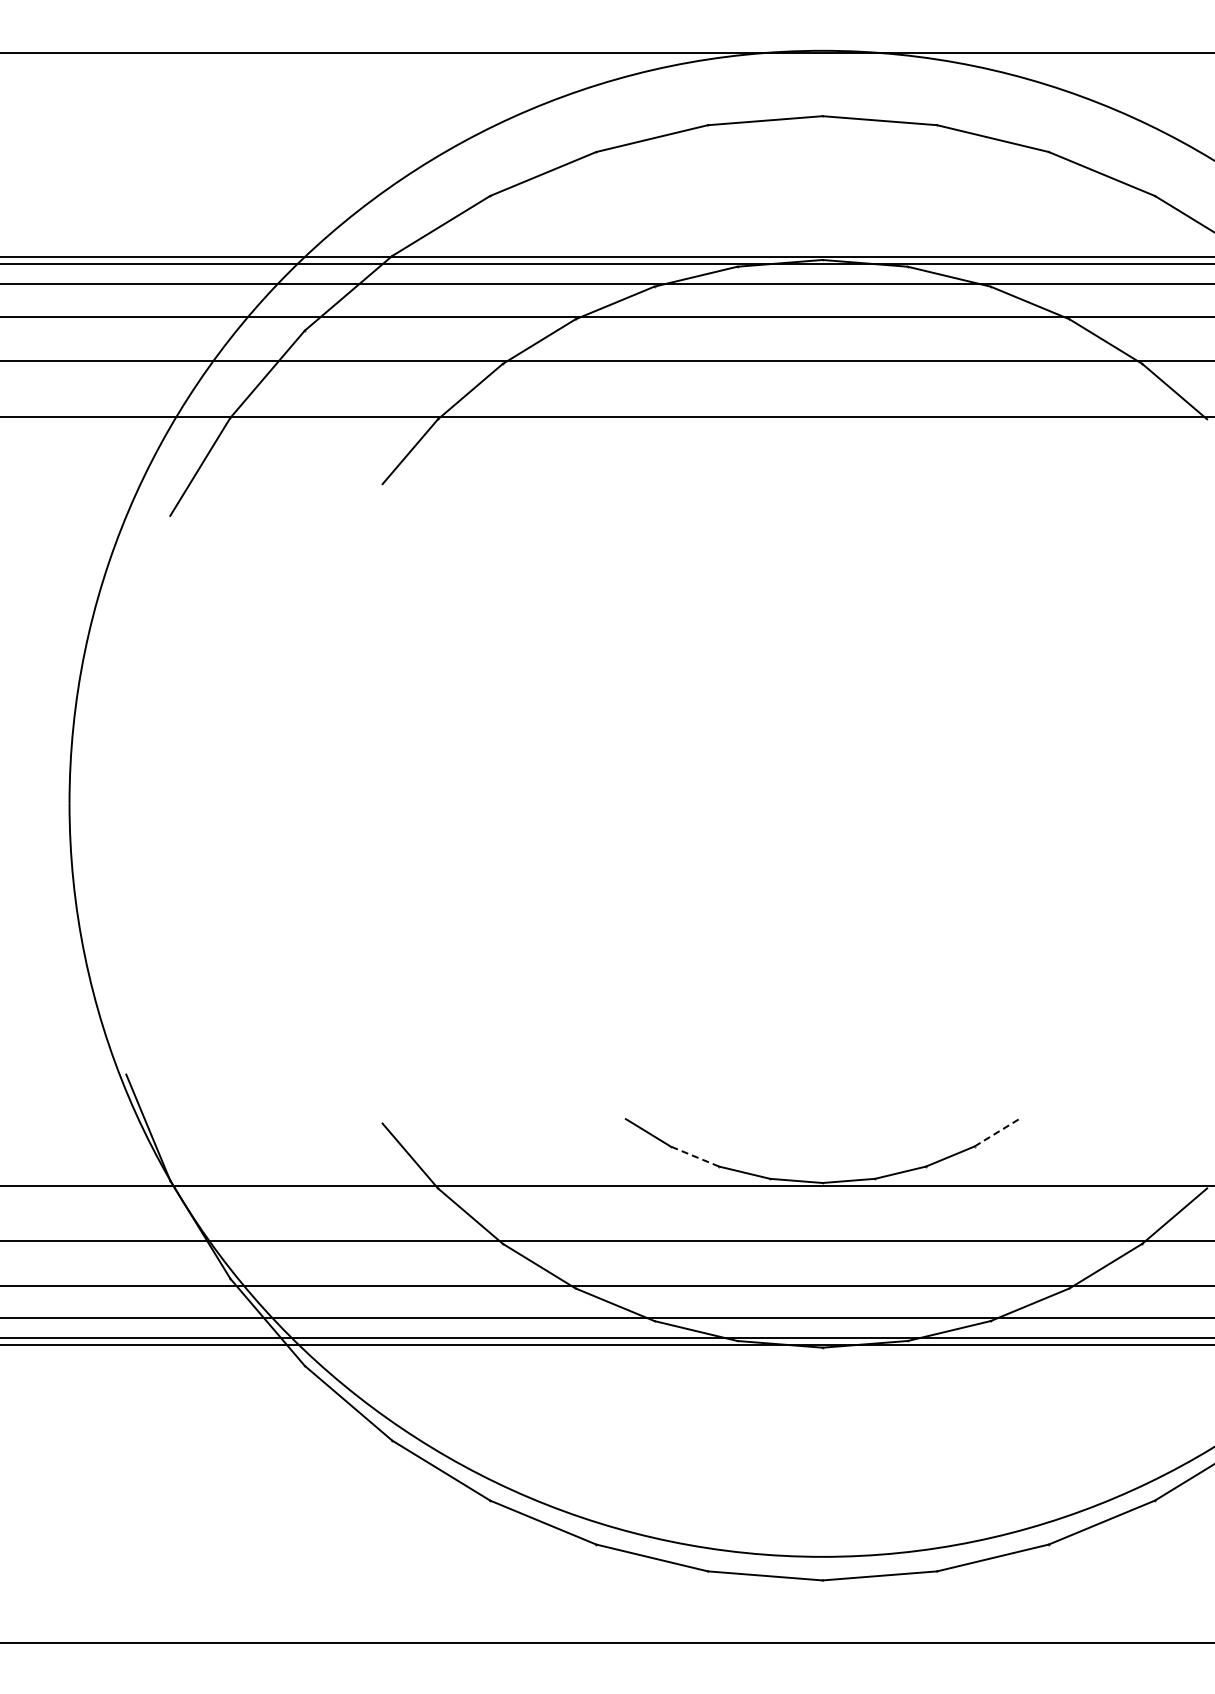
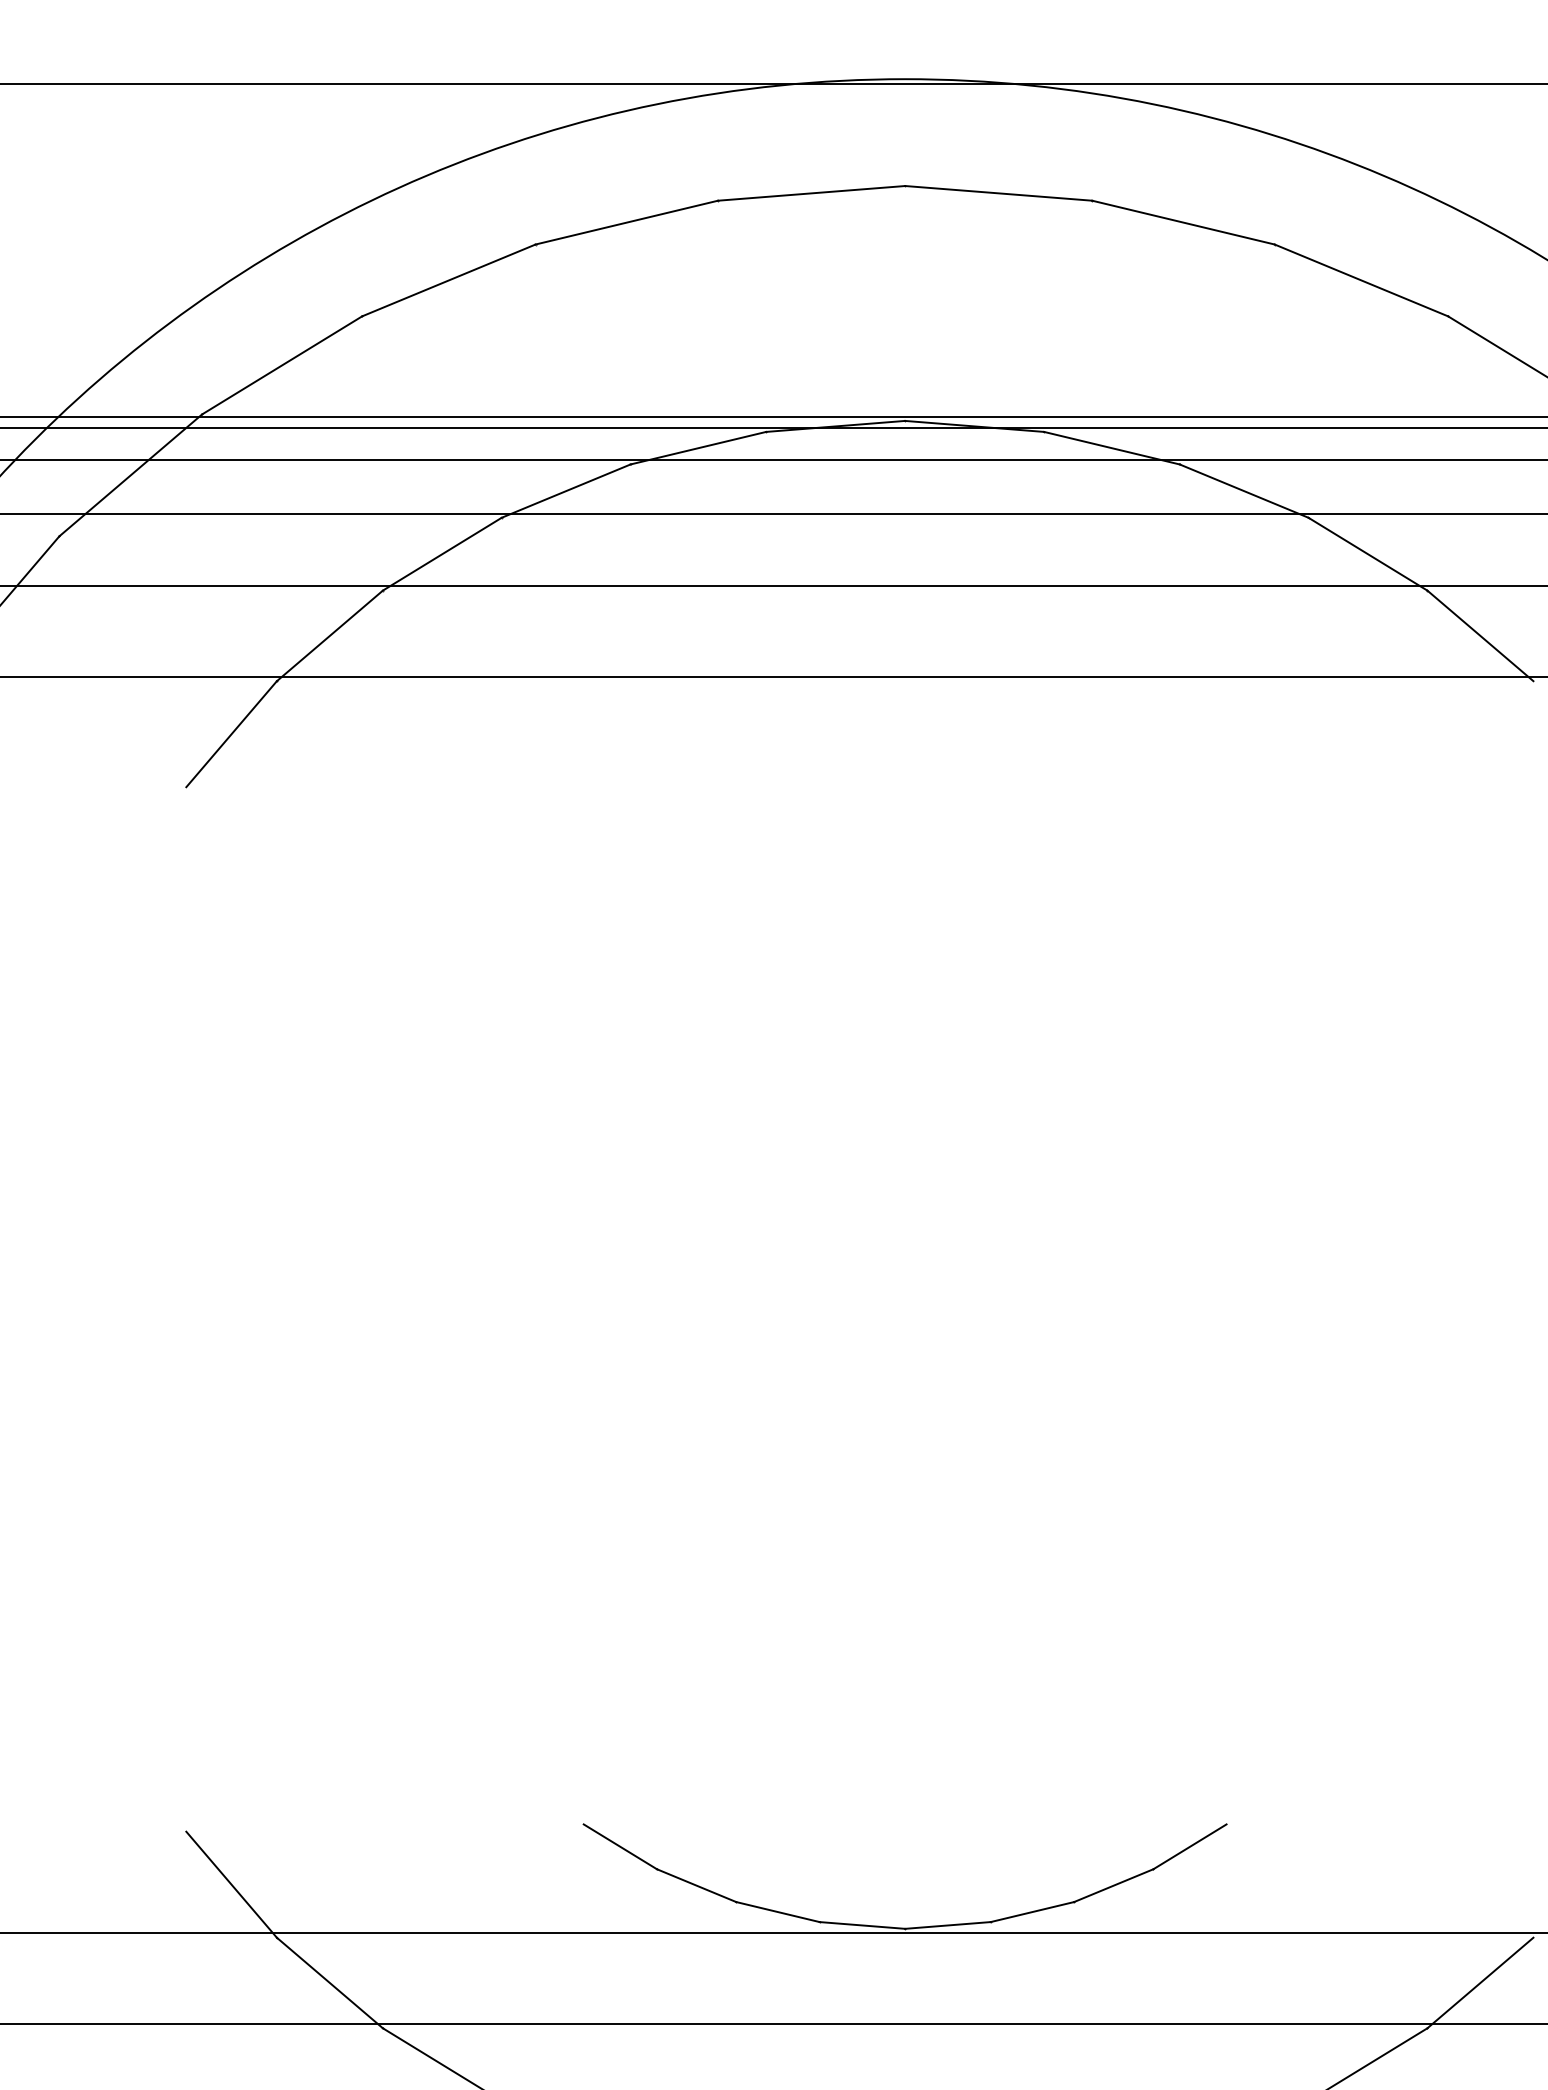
line: (997, 1132) -> (1190, 1846), dashed -> solid
line: (694, 1156) -> (695, 1885), dashed -> solid

